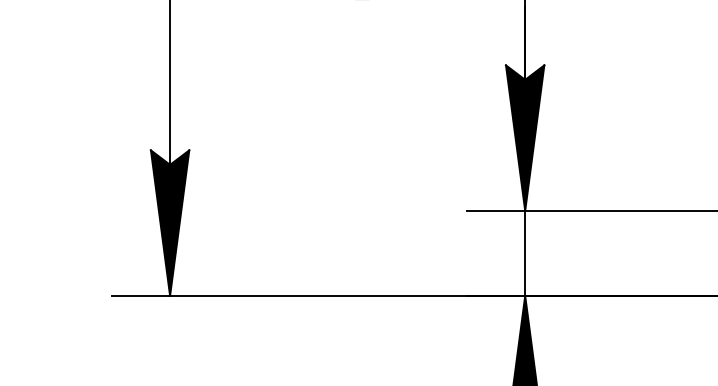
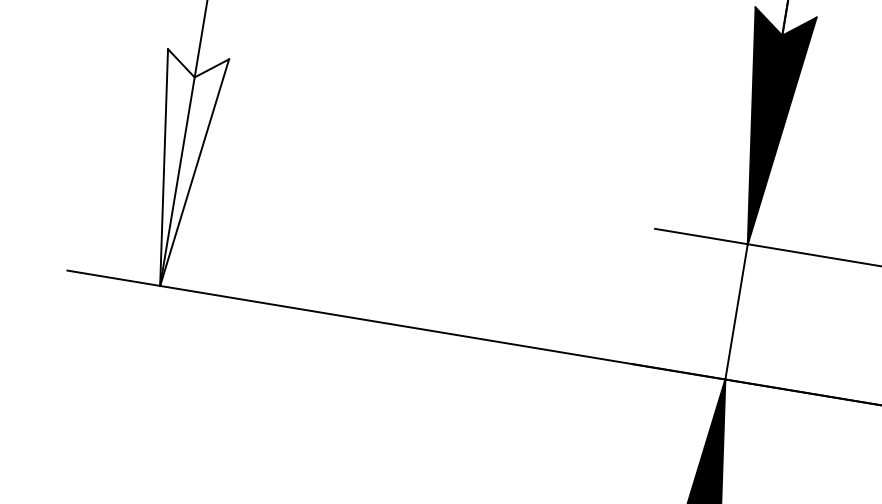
fill: (169, 222) -> (178, 168), removed

